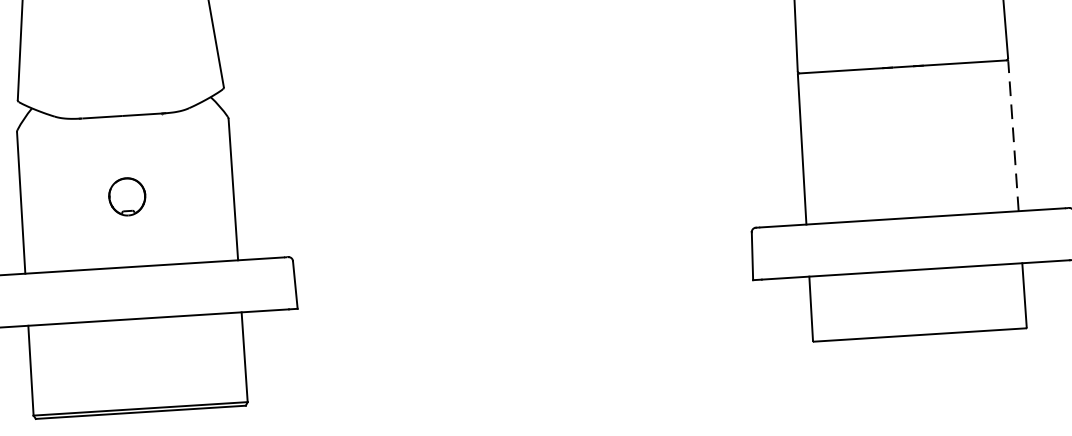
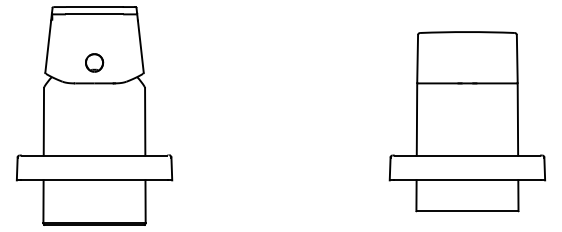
line: (1012, 135) -> (517, 119), dashed -> solid
part: (127, 195) -> (94, 62), moved

